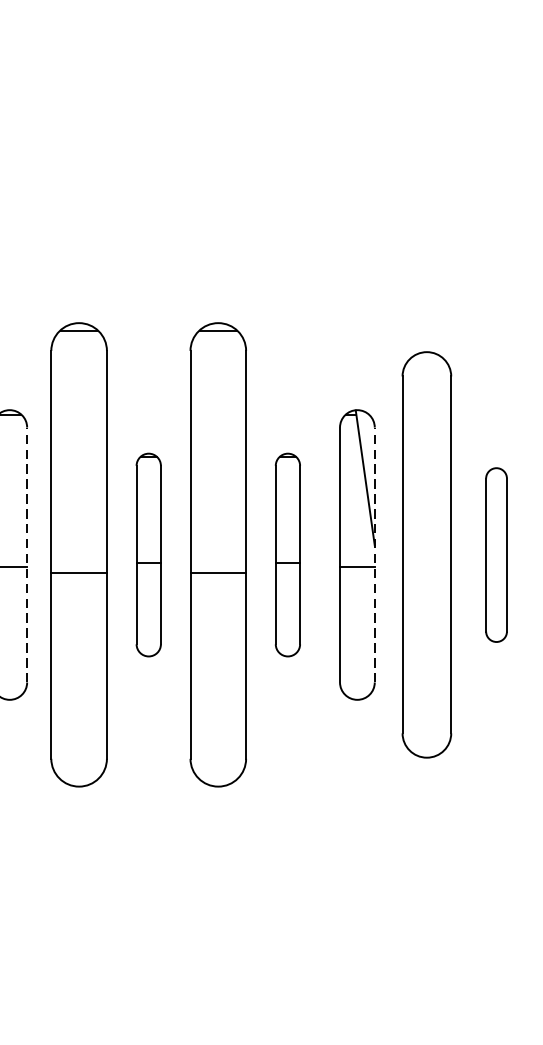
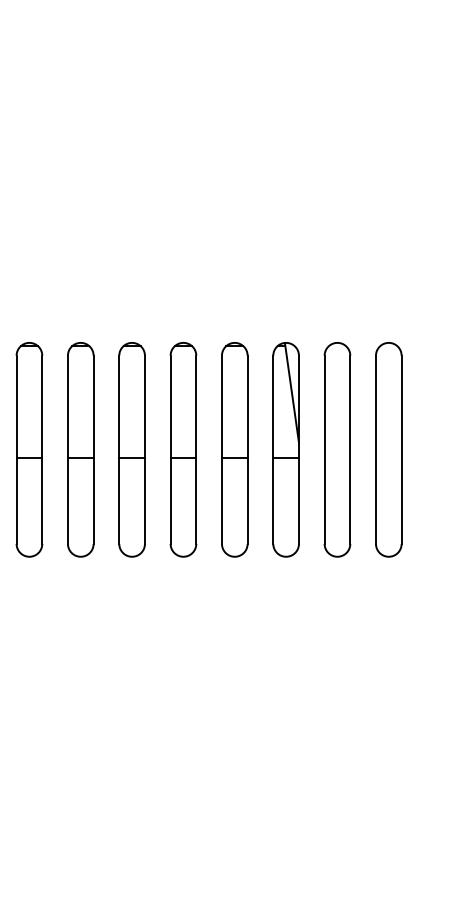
line: (27, 554) -> (42, 449), dashed -> solid
part: (78, 554) -> (80, 449), size x0.62
part: (147, 554) -> (131, 449), size x1.43
part: (218, 554) -> (183, 449), size x0.62
part: (287, 554) -> (234, 449), size x1.43
line: (374, 554) -> (298, 449), dashed -> solid
part: (426, 554) -> (337, 449), size x0.71
part: (496, 554) -> (388, 449), size x1.67

